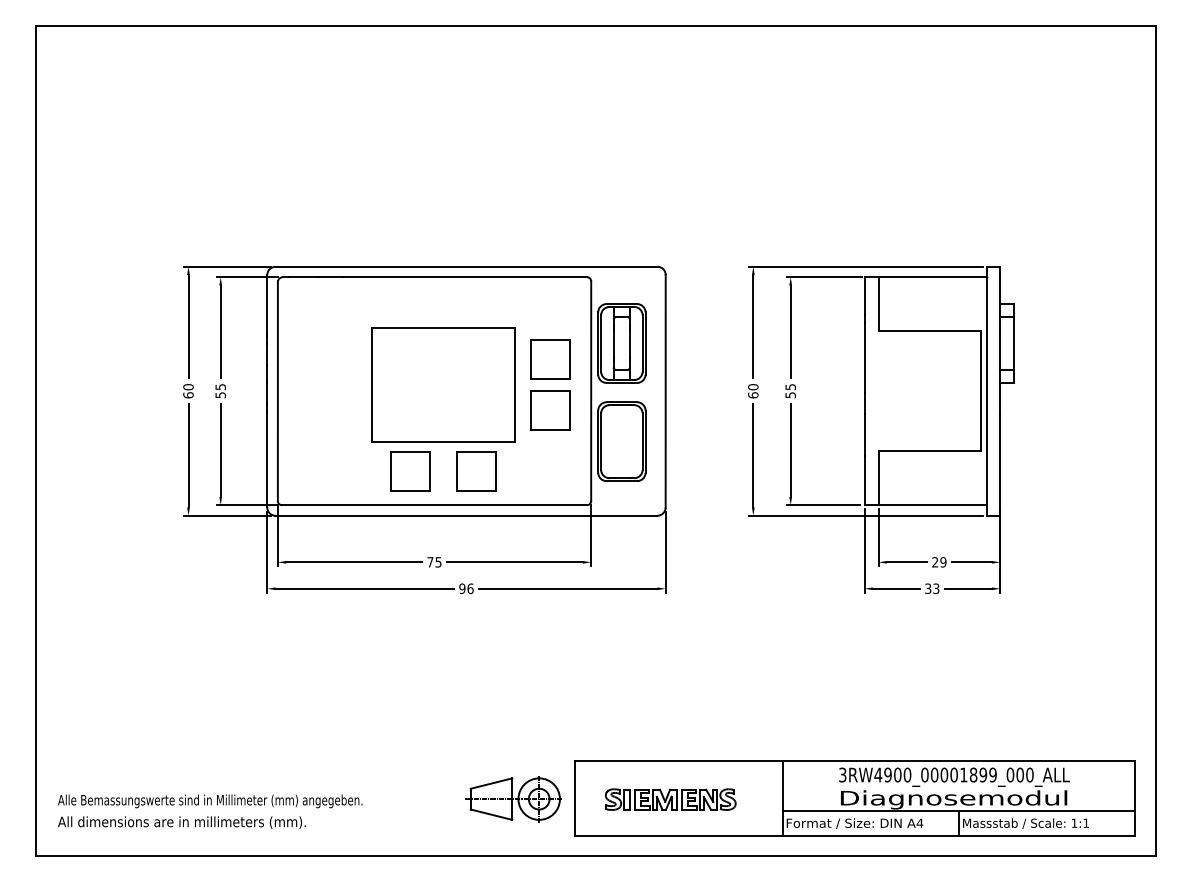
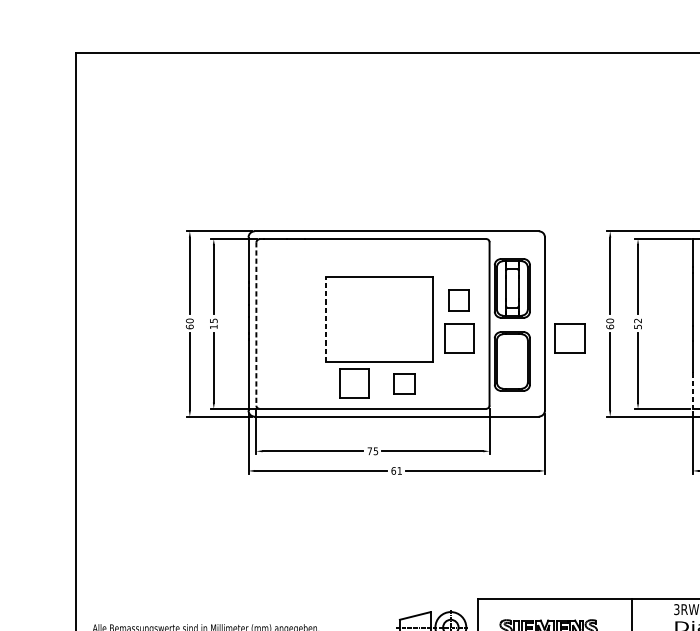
part: (550, 359) -> (459, 300), size x0.7
line: (372, 384) -> (326, 318), solid -> dashed
text: (790, 387) -> (637, 321), 55 -> 52
line: (277, 391) -> (256, 324), solid -> dashed
text: (220, 395) -> (213, 327), 55 -> 15
part: (699, 410) -> (570, 338), added
part: (476, 471) -> (404, 383), size x0.7
line: (864, 481) -> (692, 391), solid -> dashed
text: (466, 588) -> (396, 470), 96 -> 61

